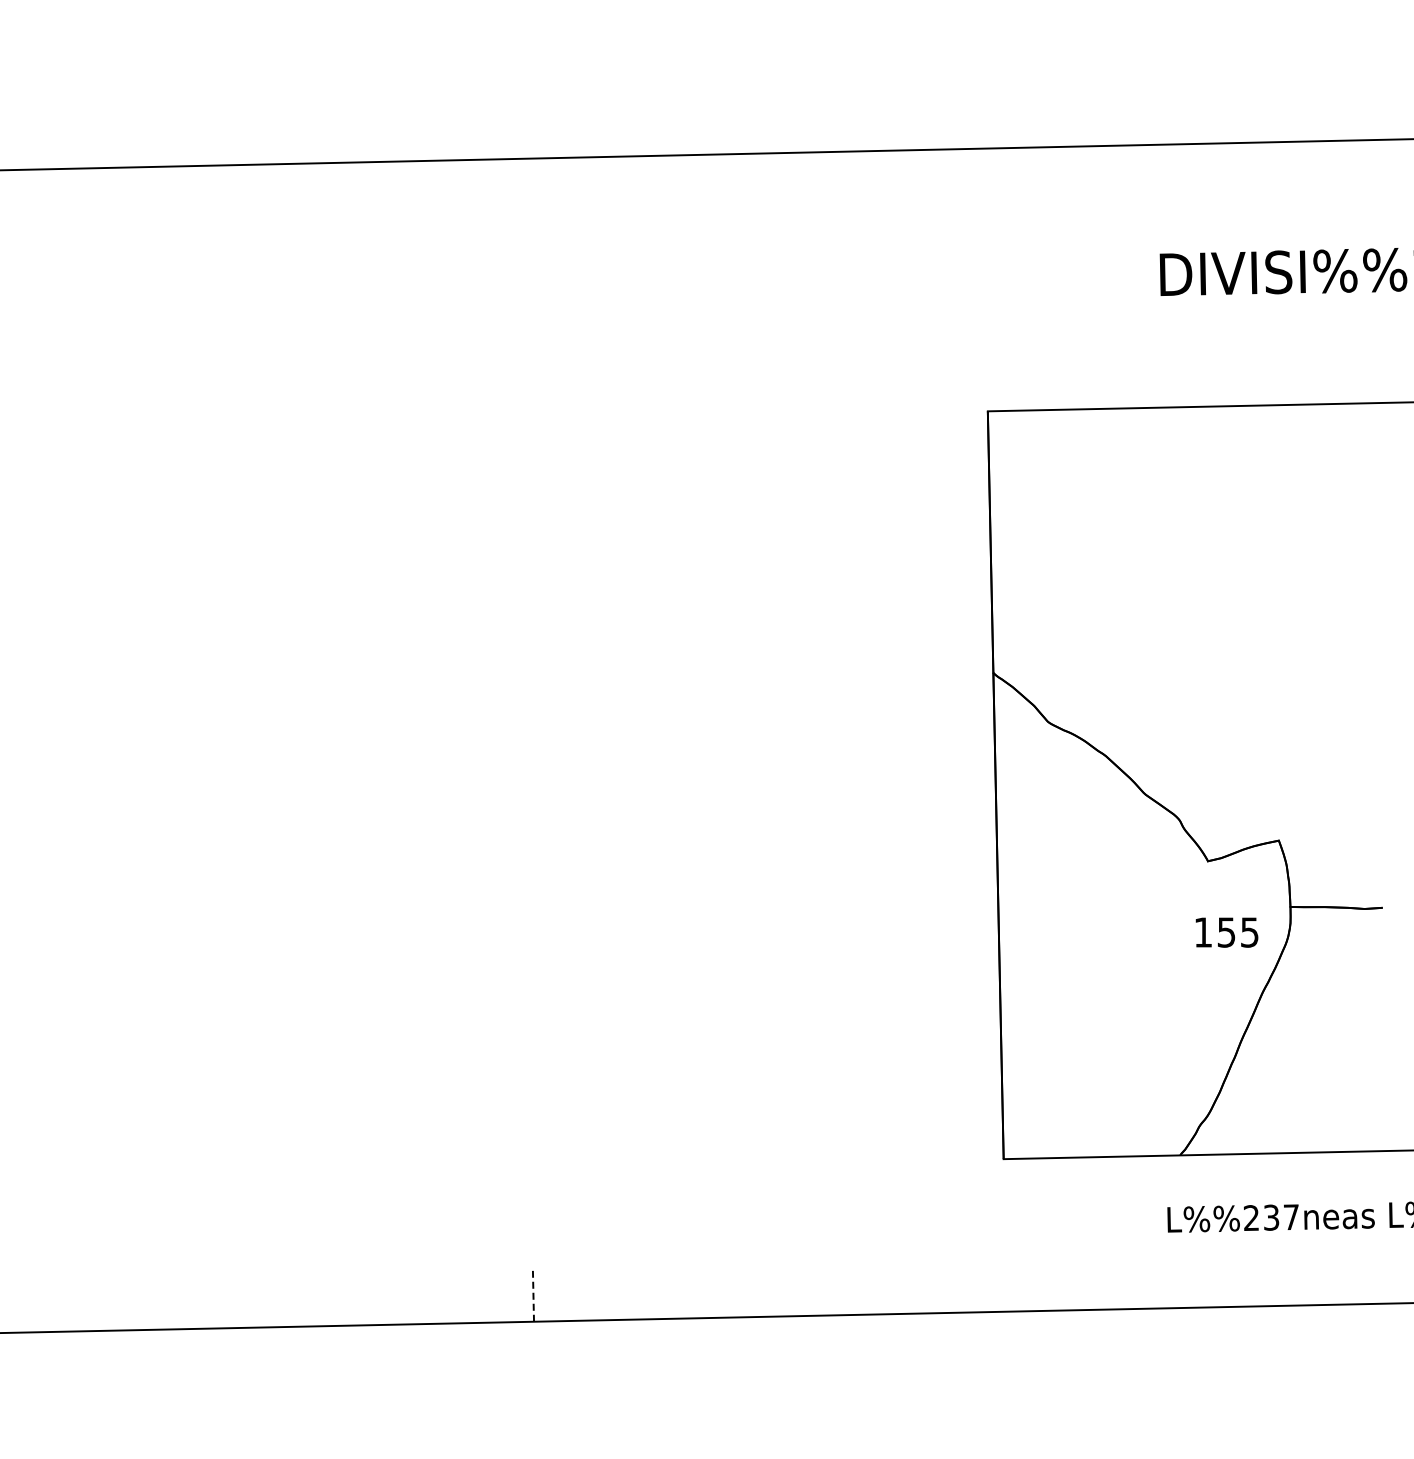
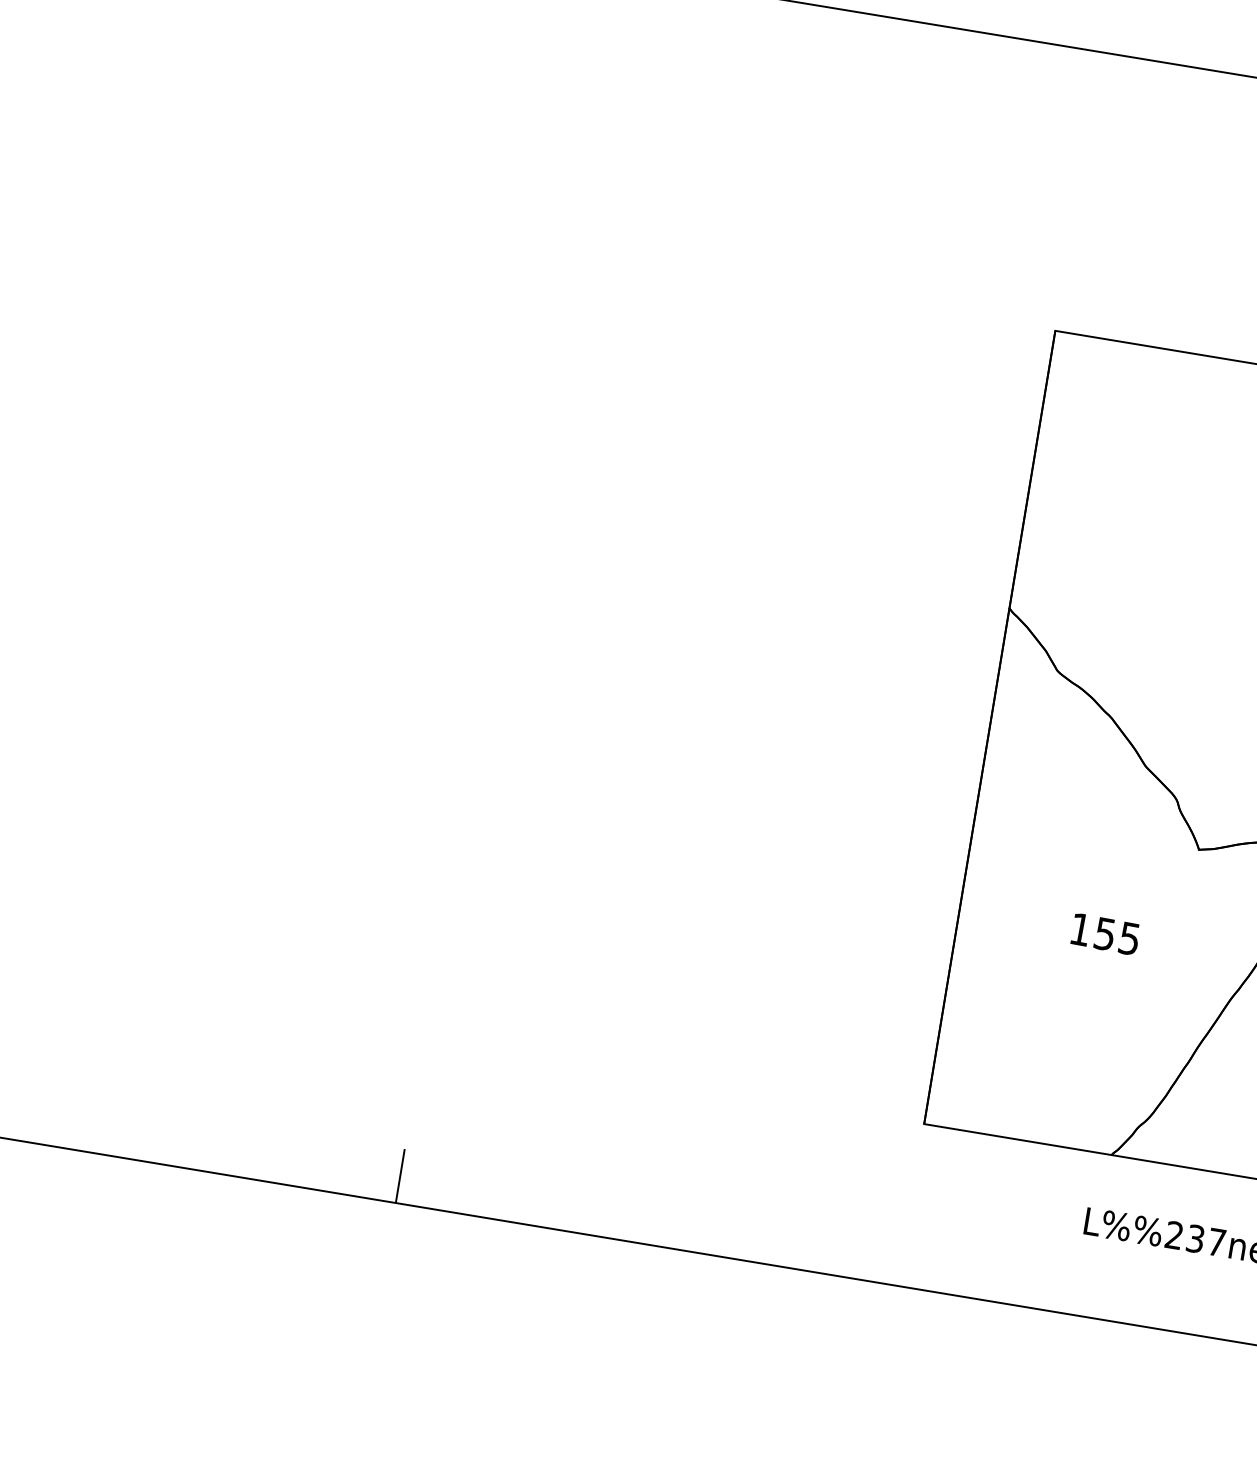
text: (1226, 932) -> (1105, 934), moved
line: (533, 1295) -> (400, 1175), dashed -> solid

